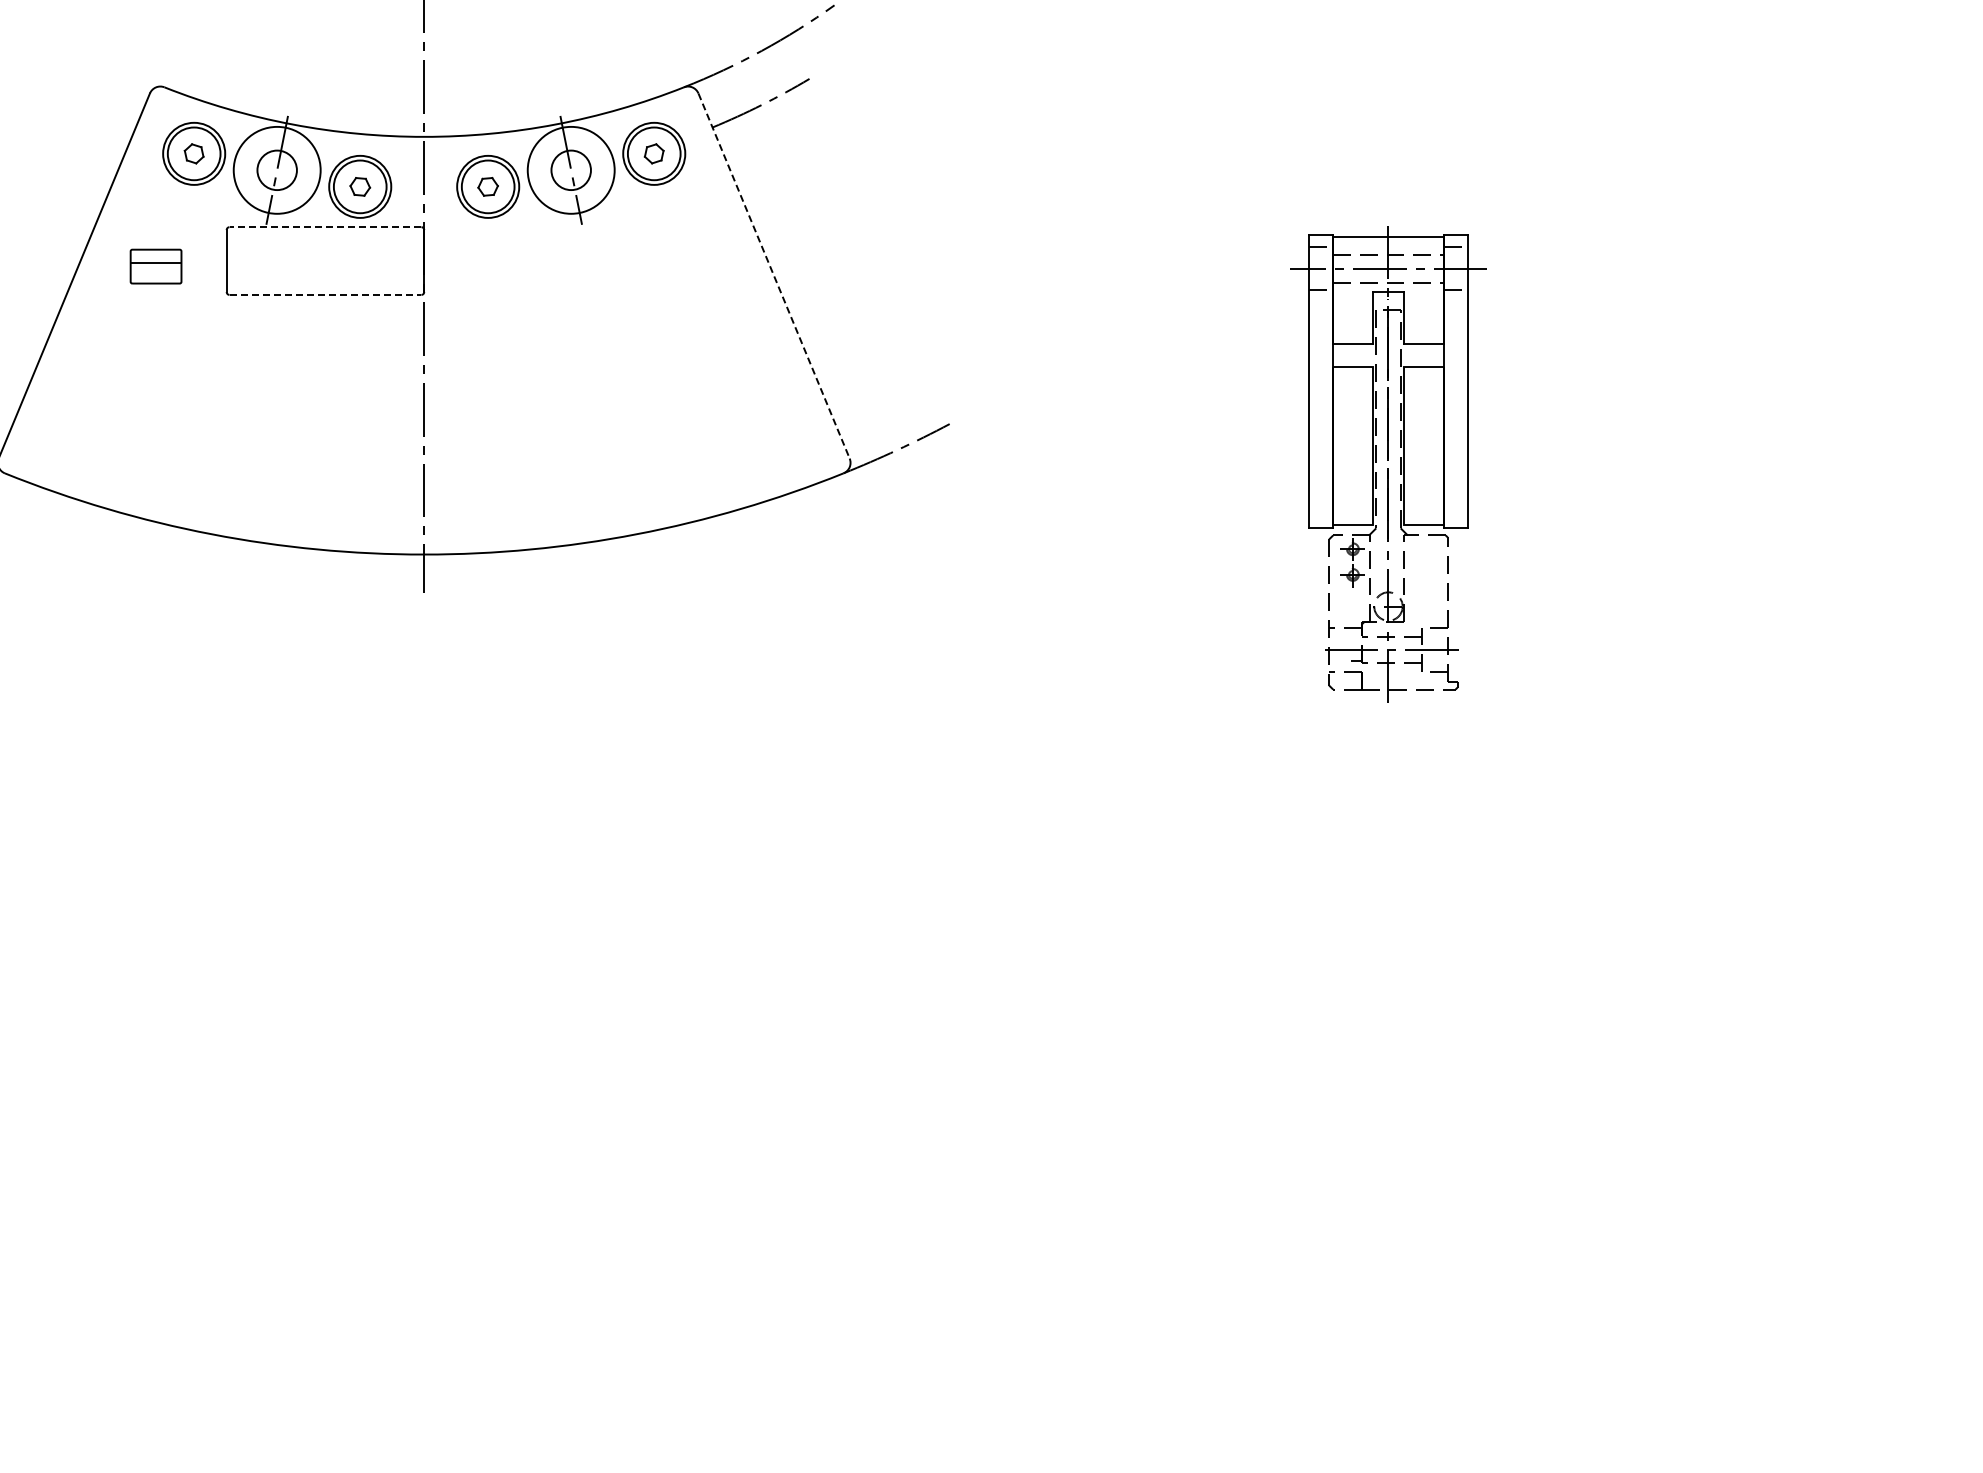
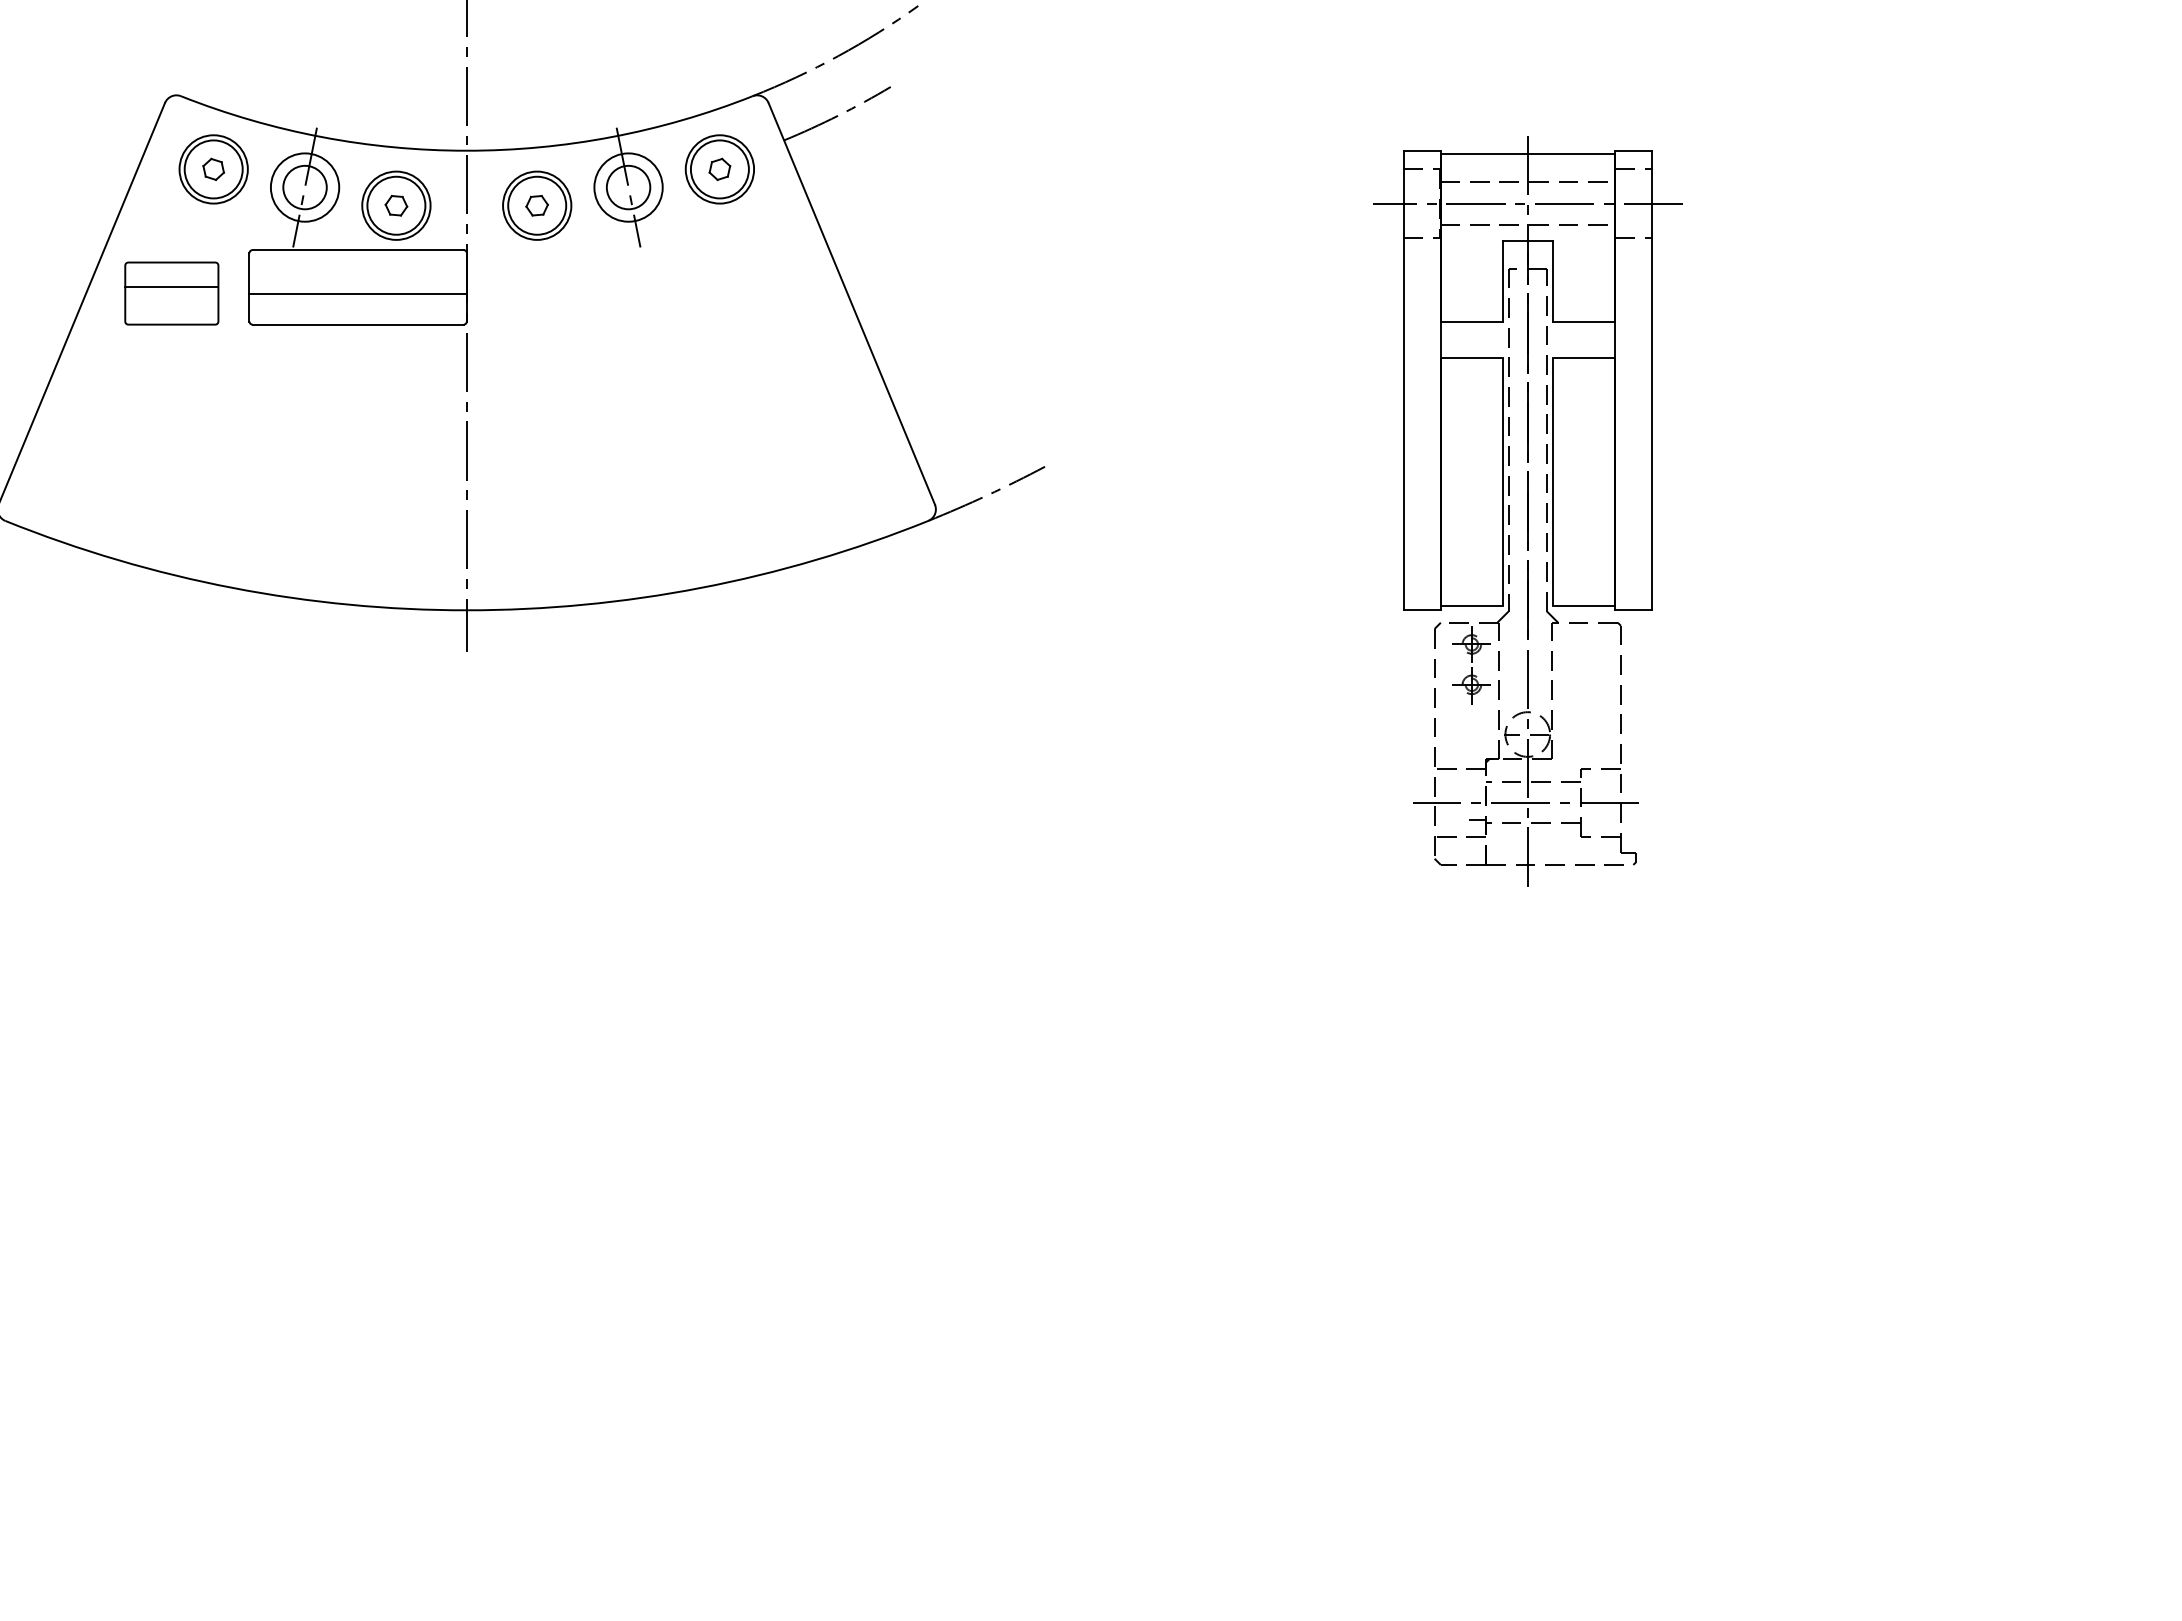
circle: (277, 170) -> (305, 187), size x0.71
circle: (571, 170) -> (628, 187), size x0.71
line: (325, 227) -> (358, 250), dashed -> solid
part: (155, 266) -> (171, 293), size x1.67
line: (325, 266) -> (358, 293), added
line: (774, 276) -> (852, 304), dashed -> solid
line: (325, 294) -> (358, 324), dashed -> solid
part: (1388, 464) -> (1527, 511), size x1.43

